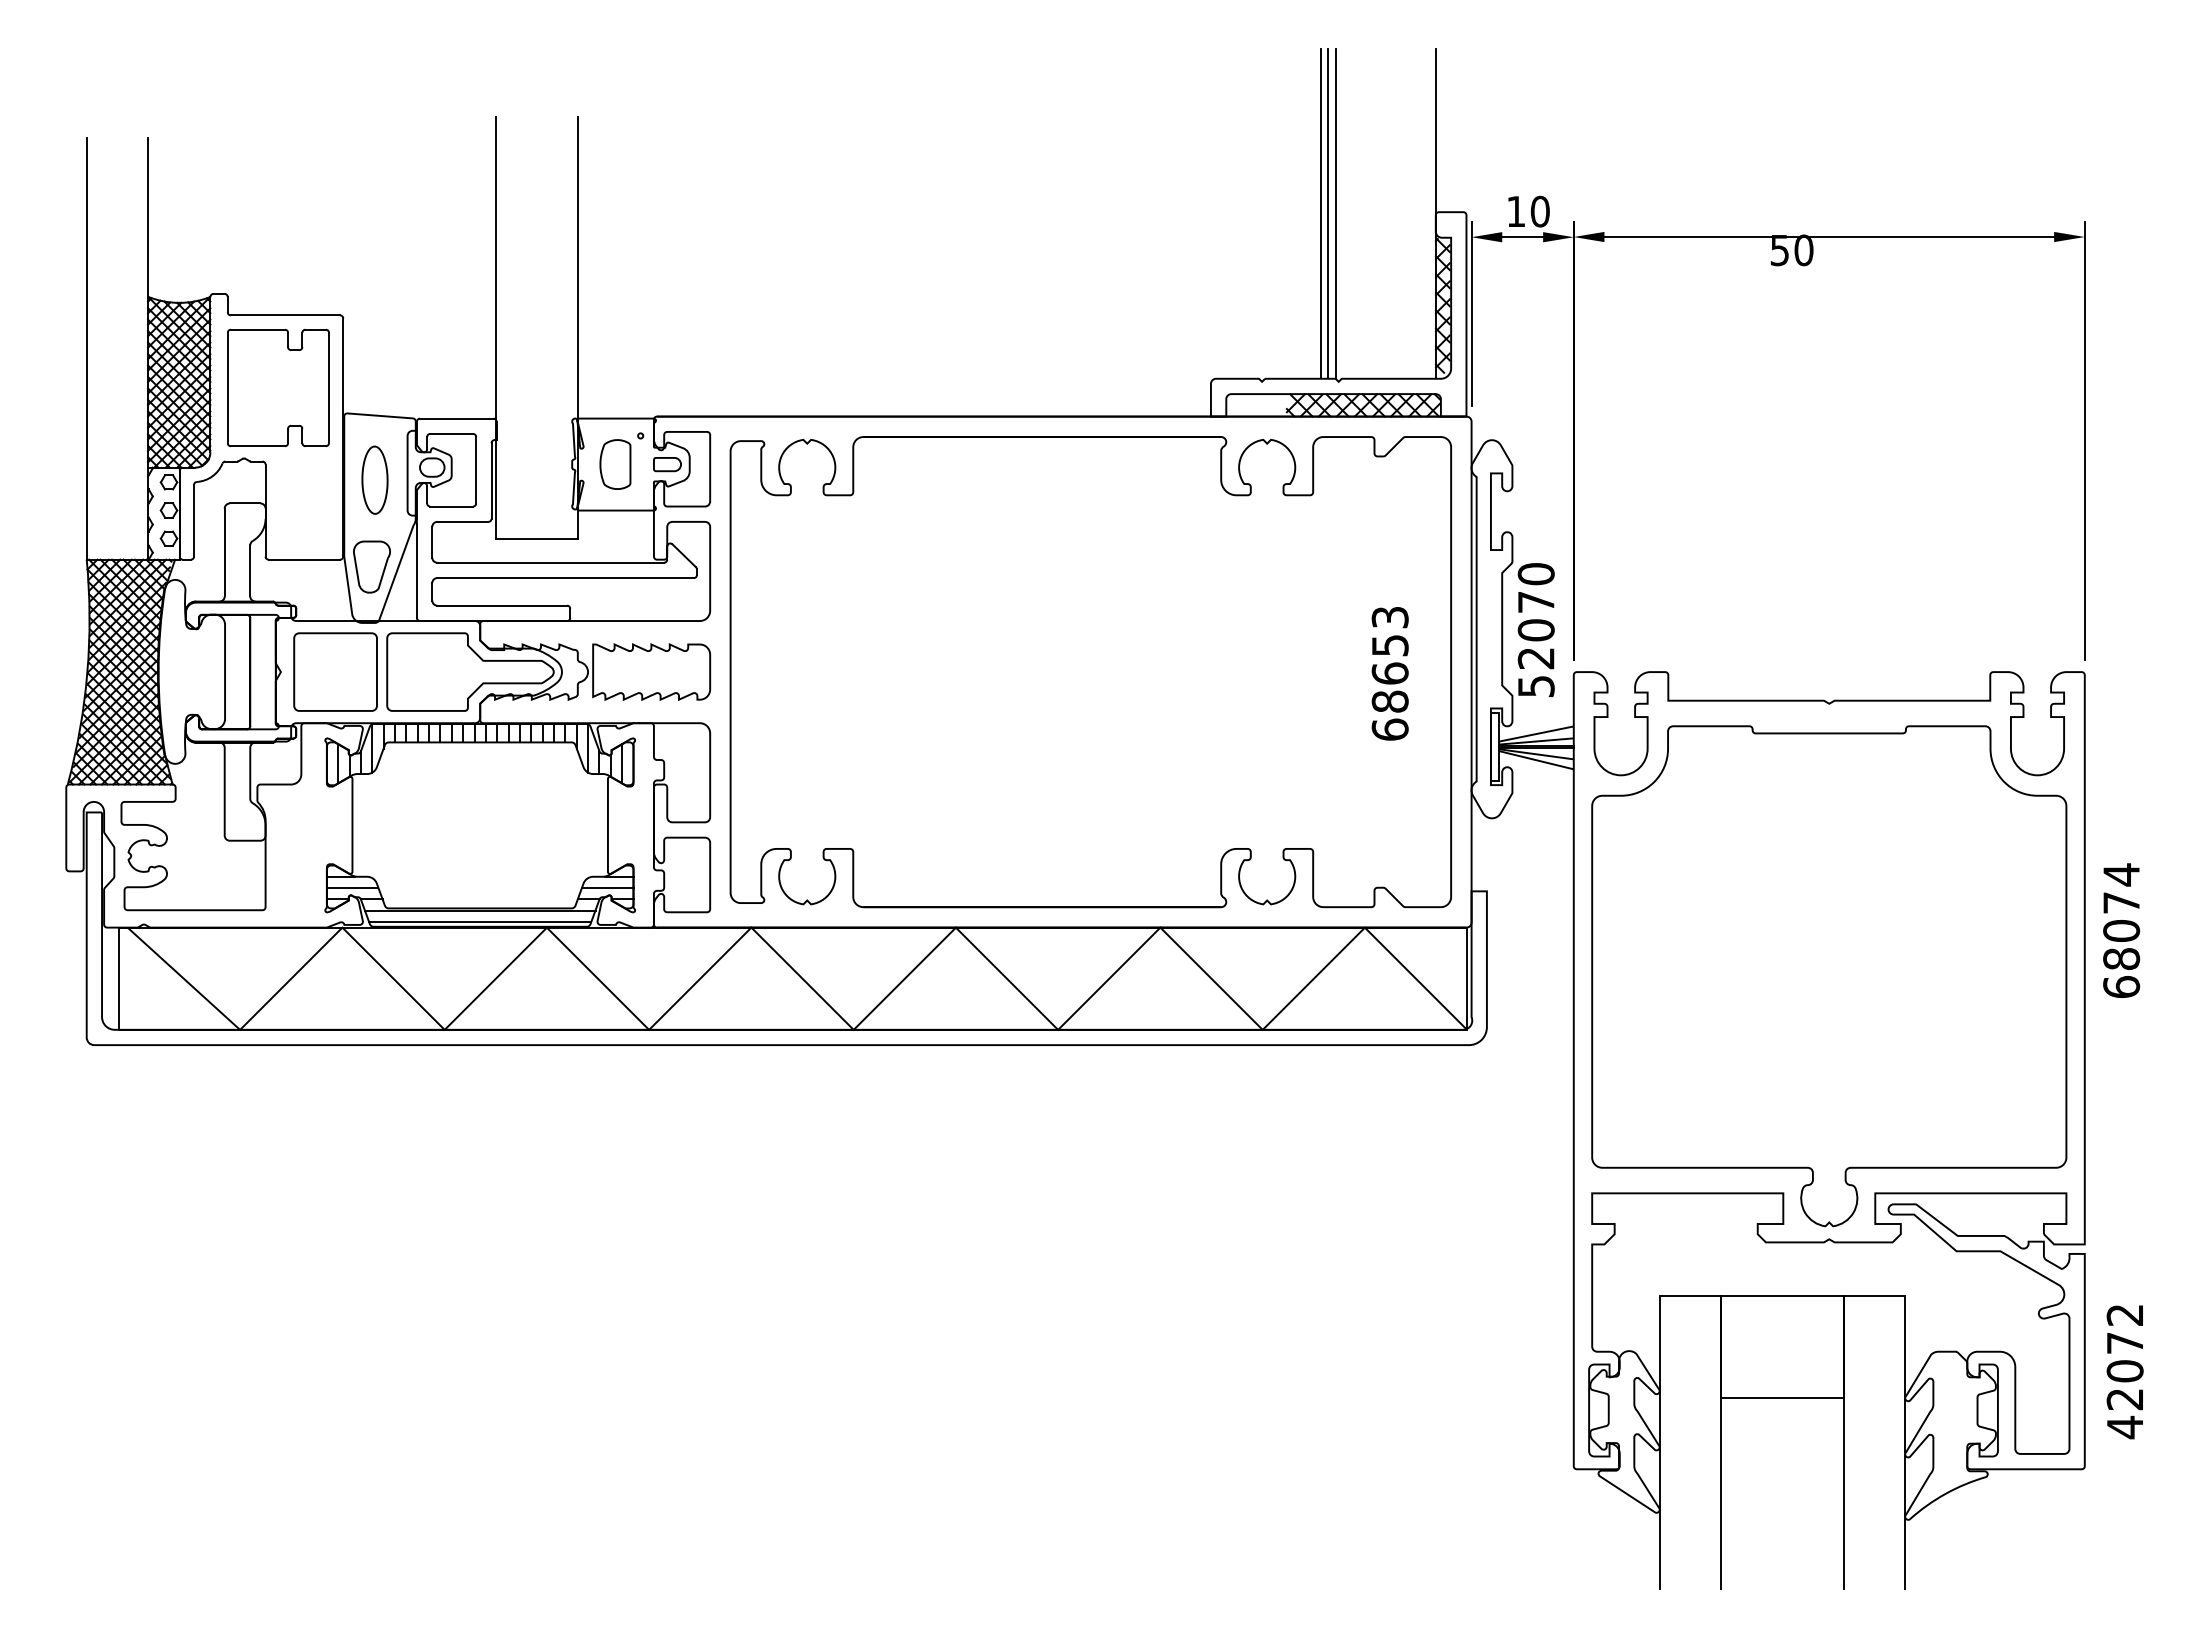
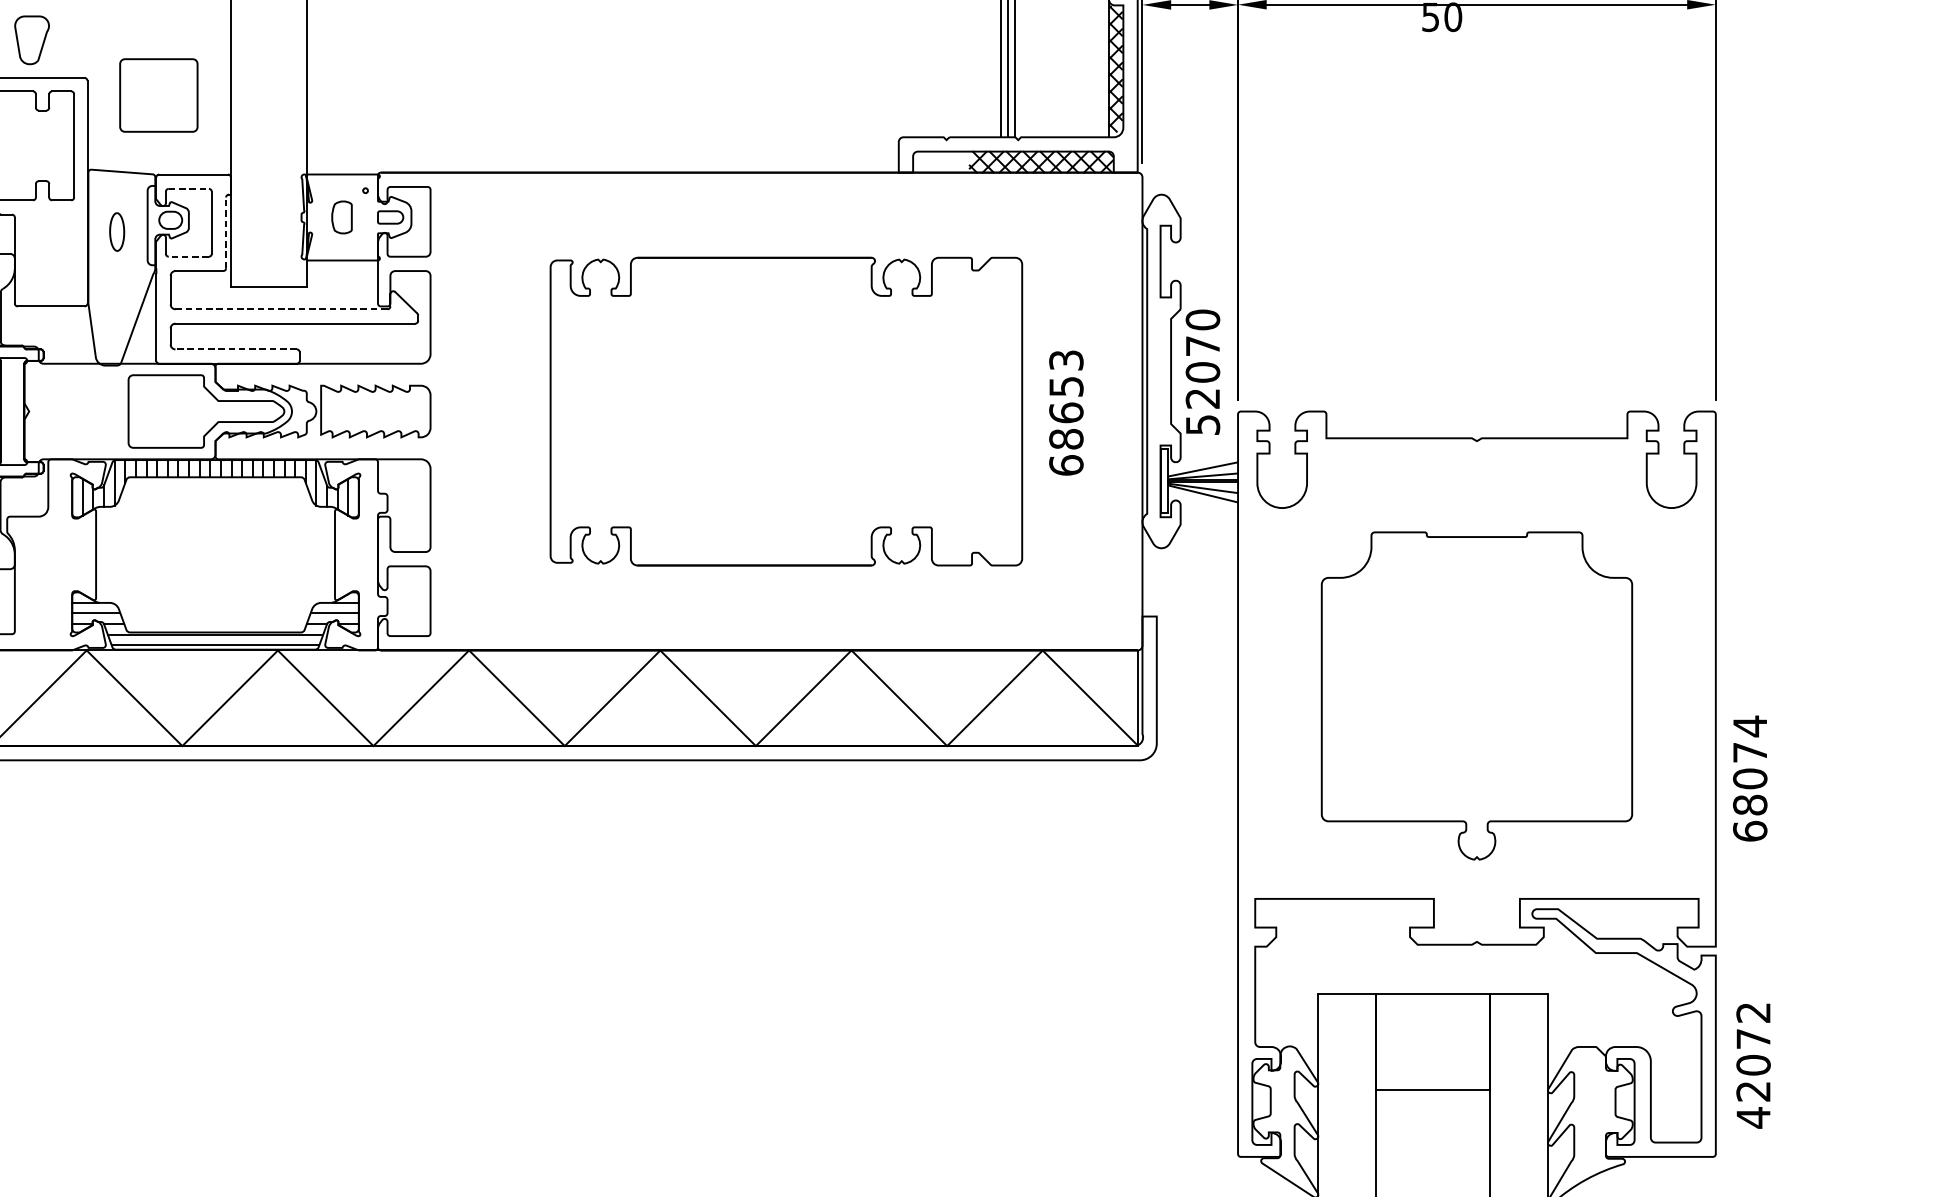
line: (452, 433) -> (189, 188), solid -> dashed
part: (615, 464) -> (342, 217), size x0.7
part: (374, 479) -> (116, 231), size x0.6
line: (491, 480) -> (226, 232), solid -> dashed
line: (451, 506) -> (188, 256), solid -> dashed
line: (550, 562) -> (281, 309), solid -> dashed
part: (371, 566) -> (31, 39), moved
line: (502, 605) -> (236, 349), solid -> dashed
part: (335, 671) -> (158, 94), moved
part: (1090, 672) -> (786, 411), size x0.7
text: (2121, 930) -> (1750, 778), moved
part: (1829, 976) -> (1477, 696), size x0.7

